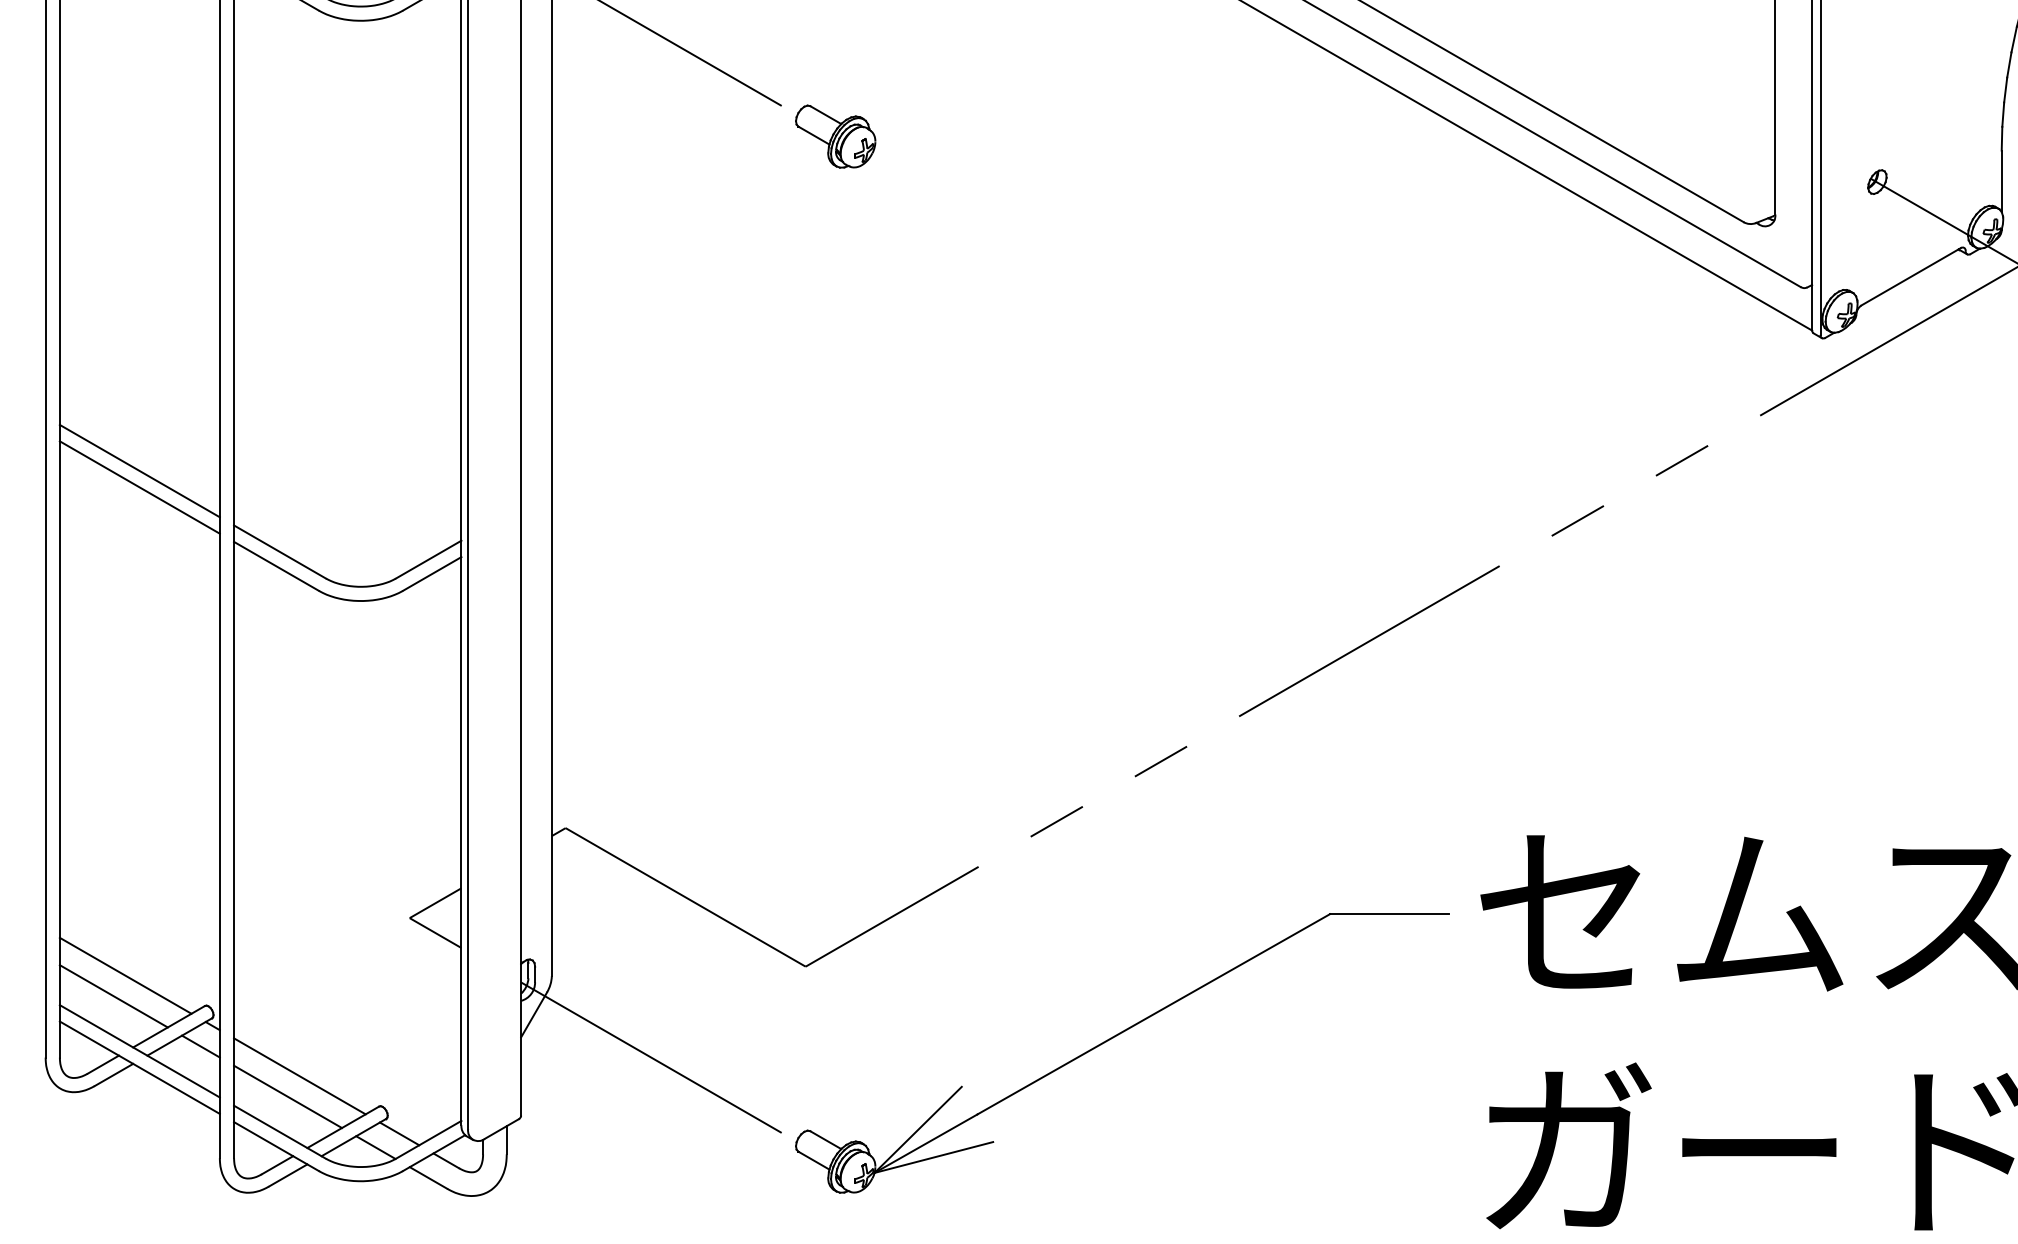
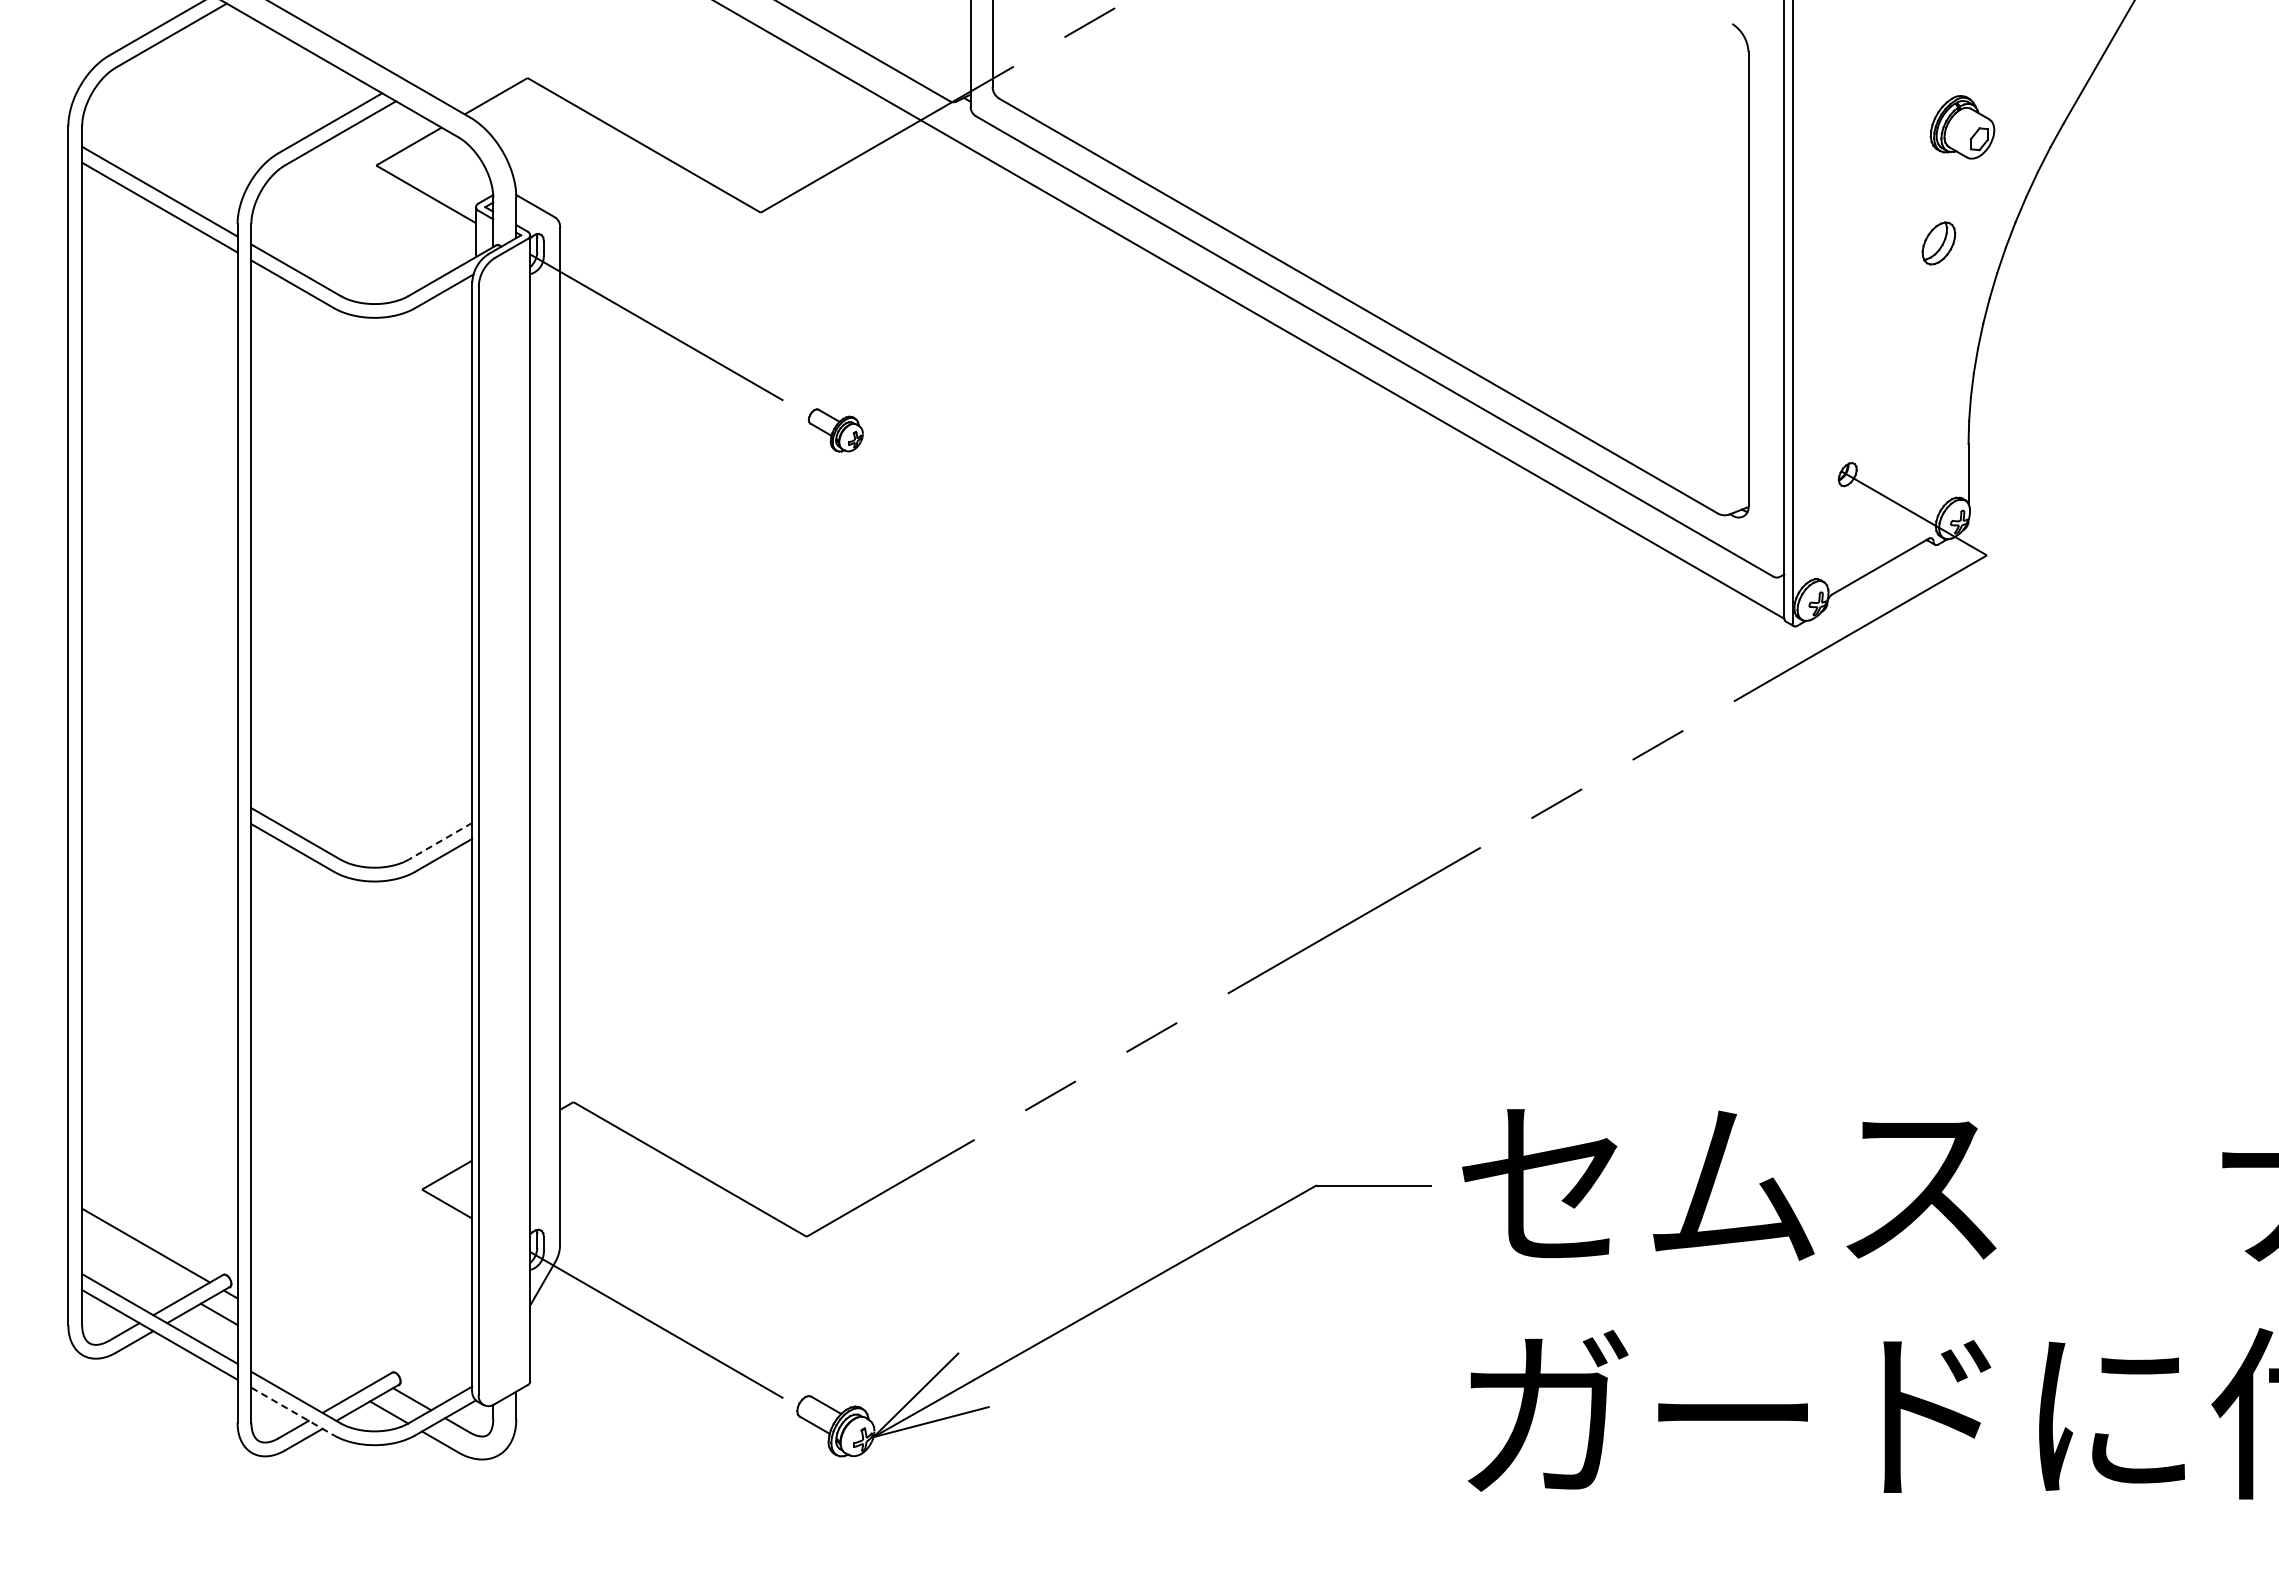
part: (835, 136) -> (835, 430), size x0.7
line: (139, 471) -> (159, 755), removed
line: (139, 487) -> (159, 771), removed
line: (428, 559) -> (440, 841), solid -> dashed
line: (113, 996) -> (134, 1265), removed
line: (300, 1076) -> (315, 1343), removed
line: (287, 1096) -> (303, 1362), removed
line: (276, 1146) -> (292, 1411), solid -> dashed

